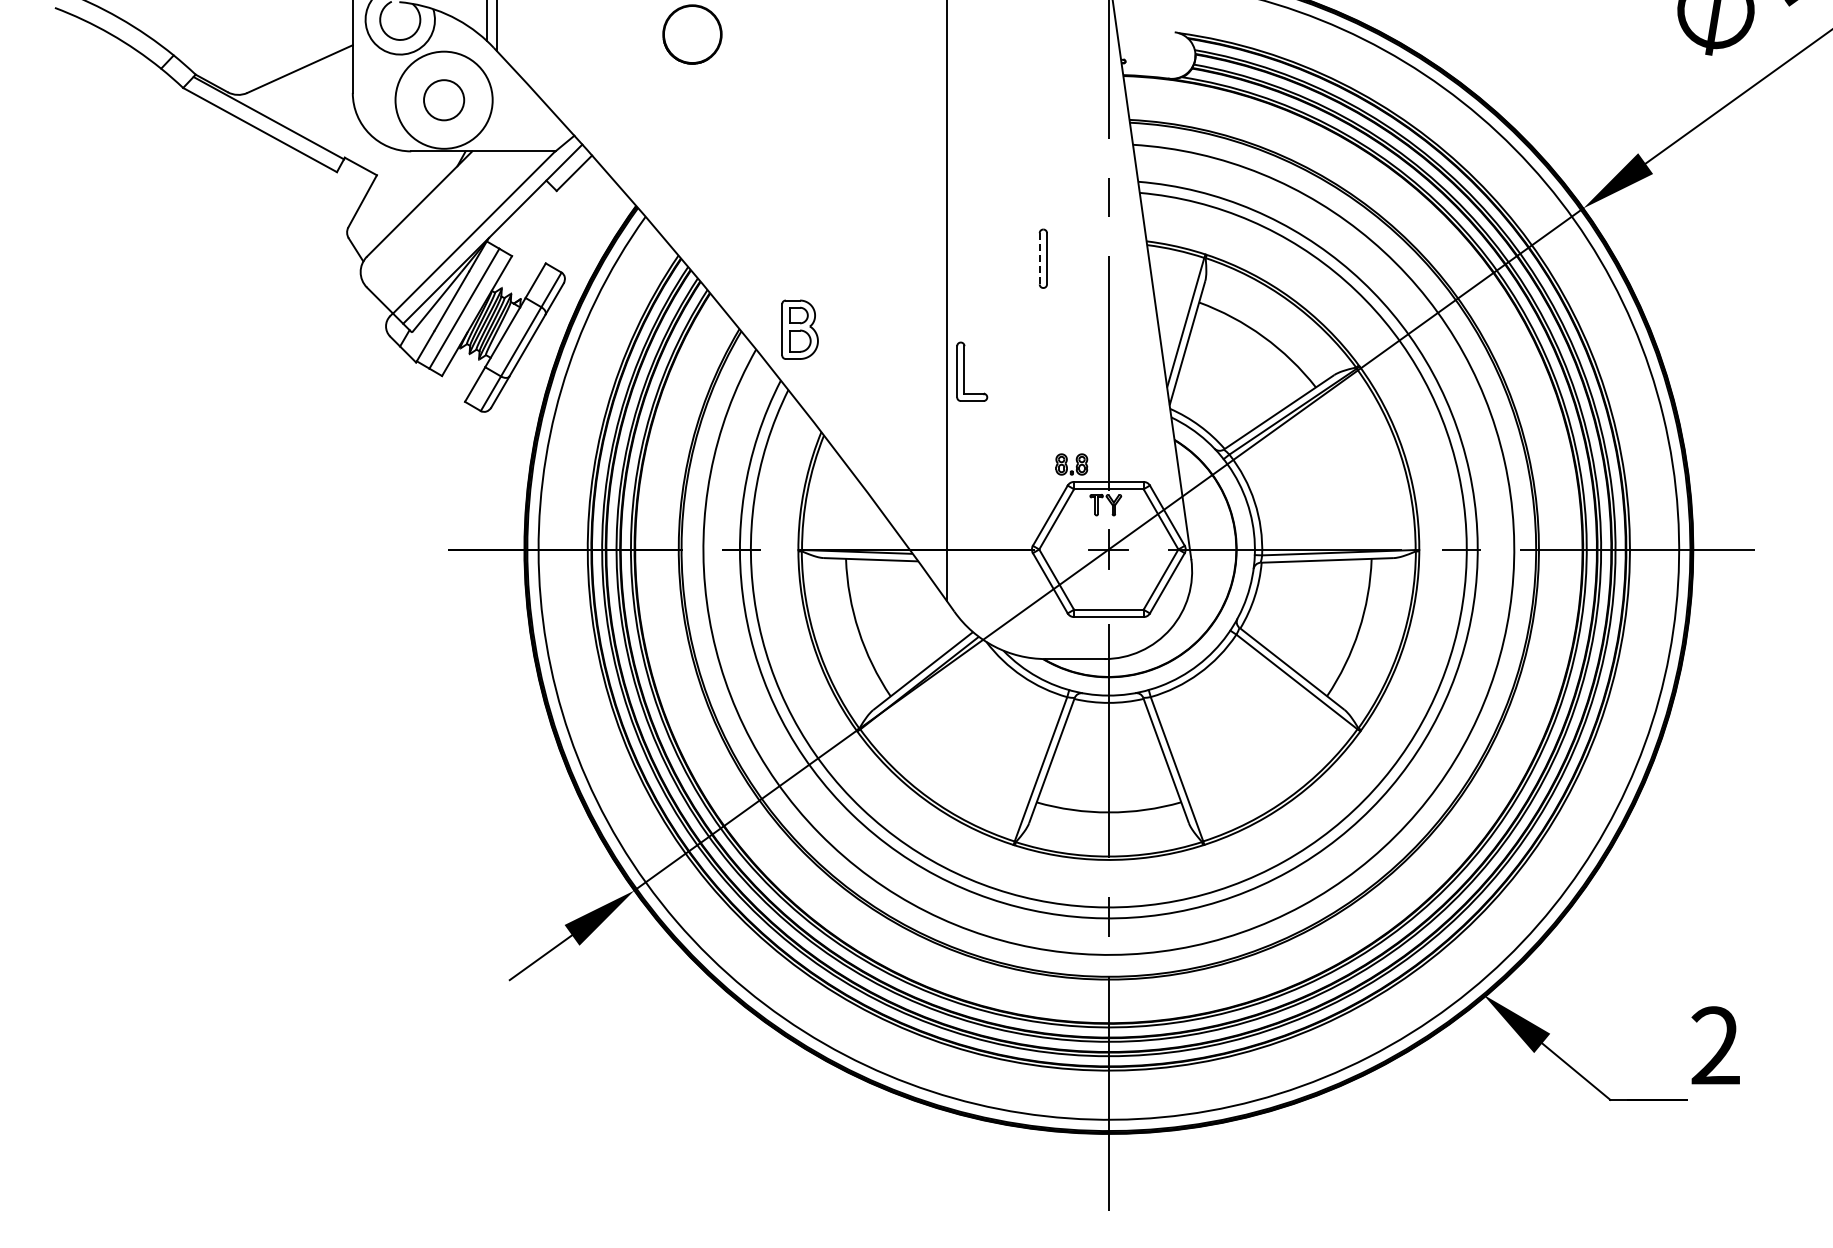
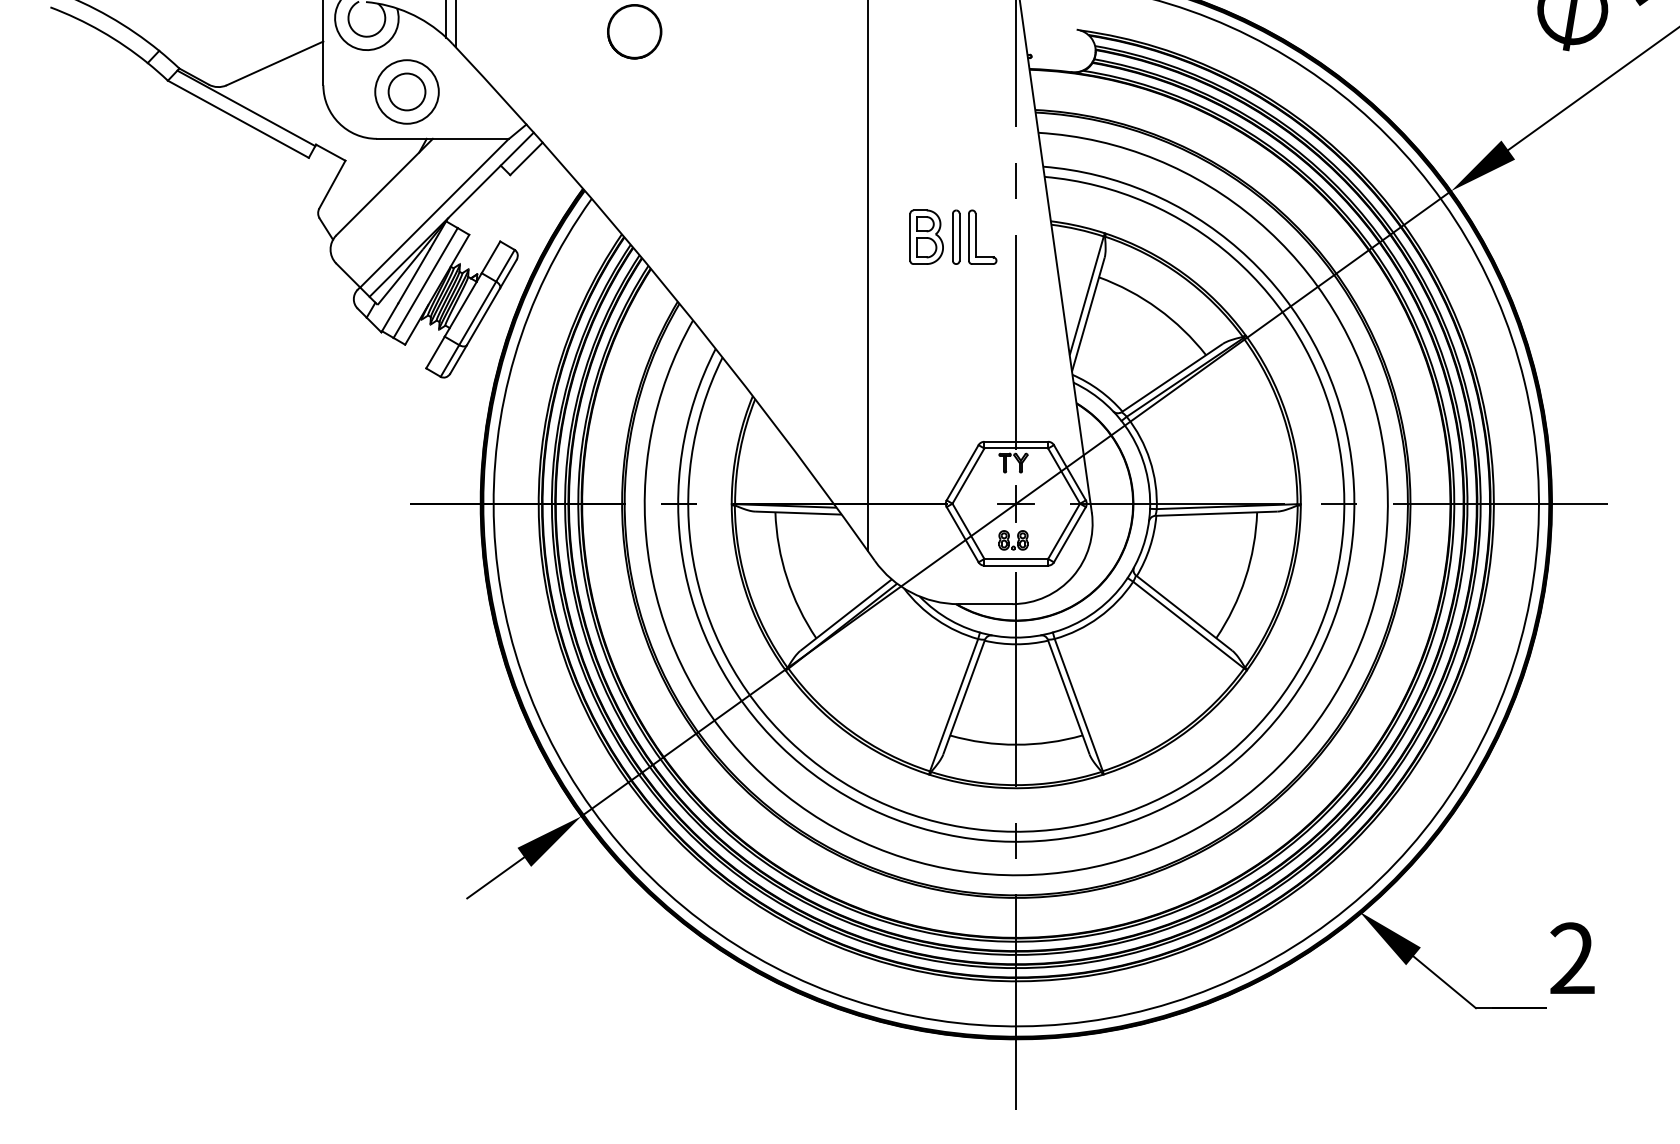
circle: (443, 99) -> (406, 91), size x0.71
line: (1039, 258) -> (952, 237), dashed -> solid
part: (799, 329) -> (926, 237), moved
part: (964, 371) -> (975, 237), moved
part: (1071, 464) -> (1013, 540), moved

